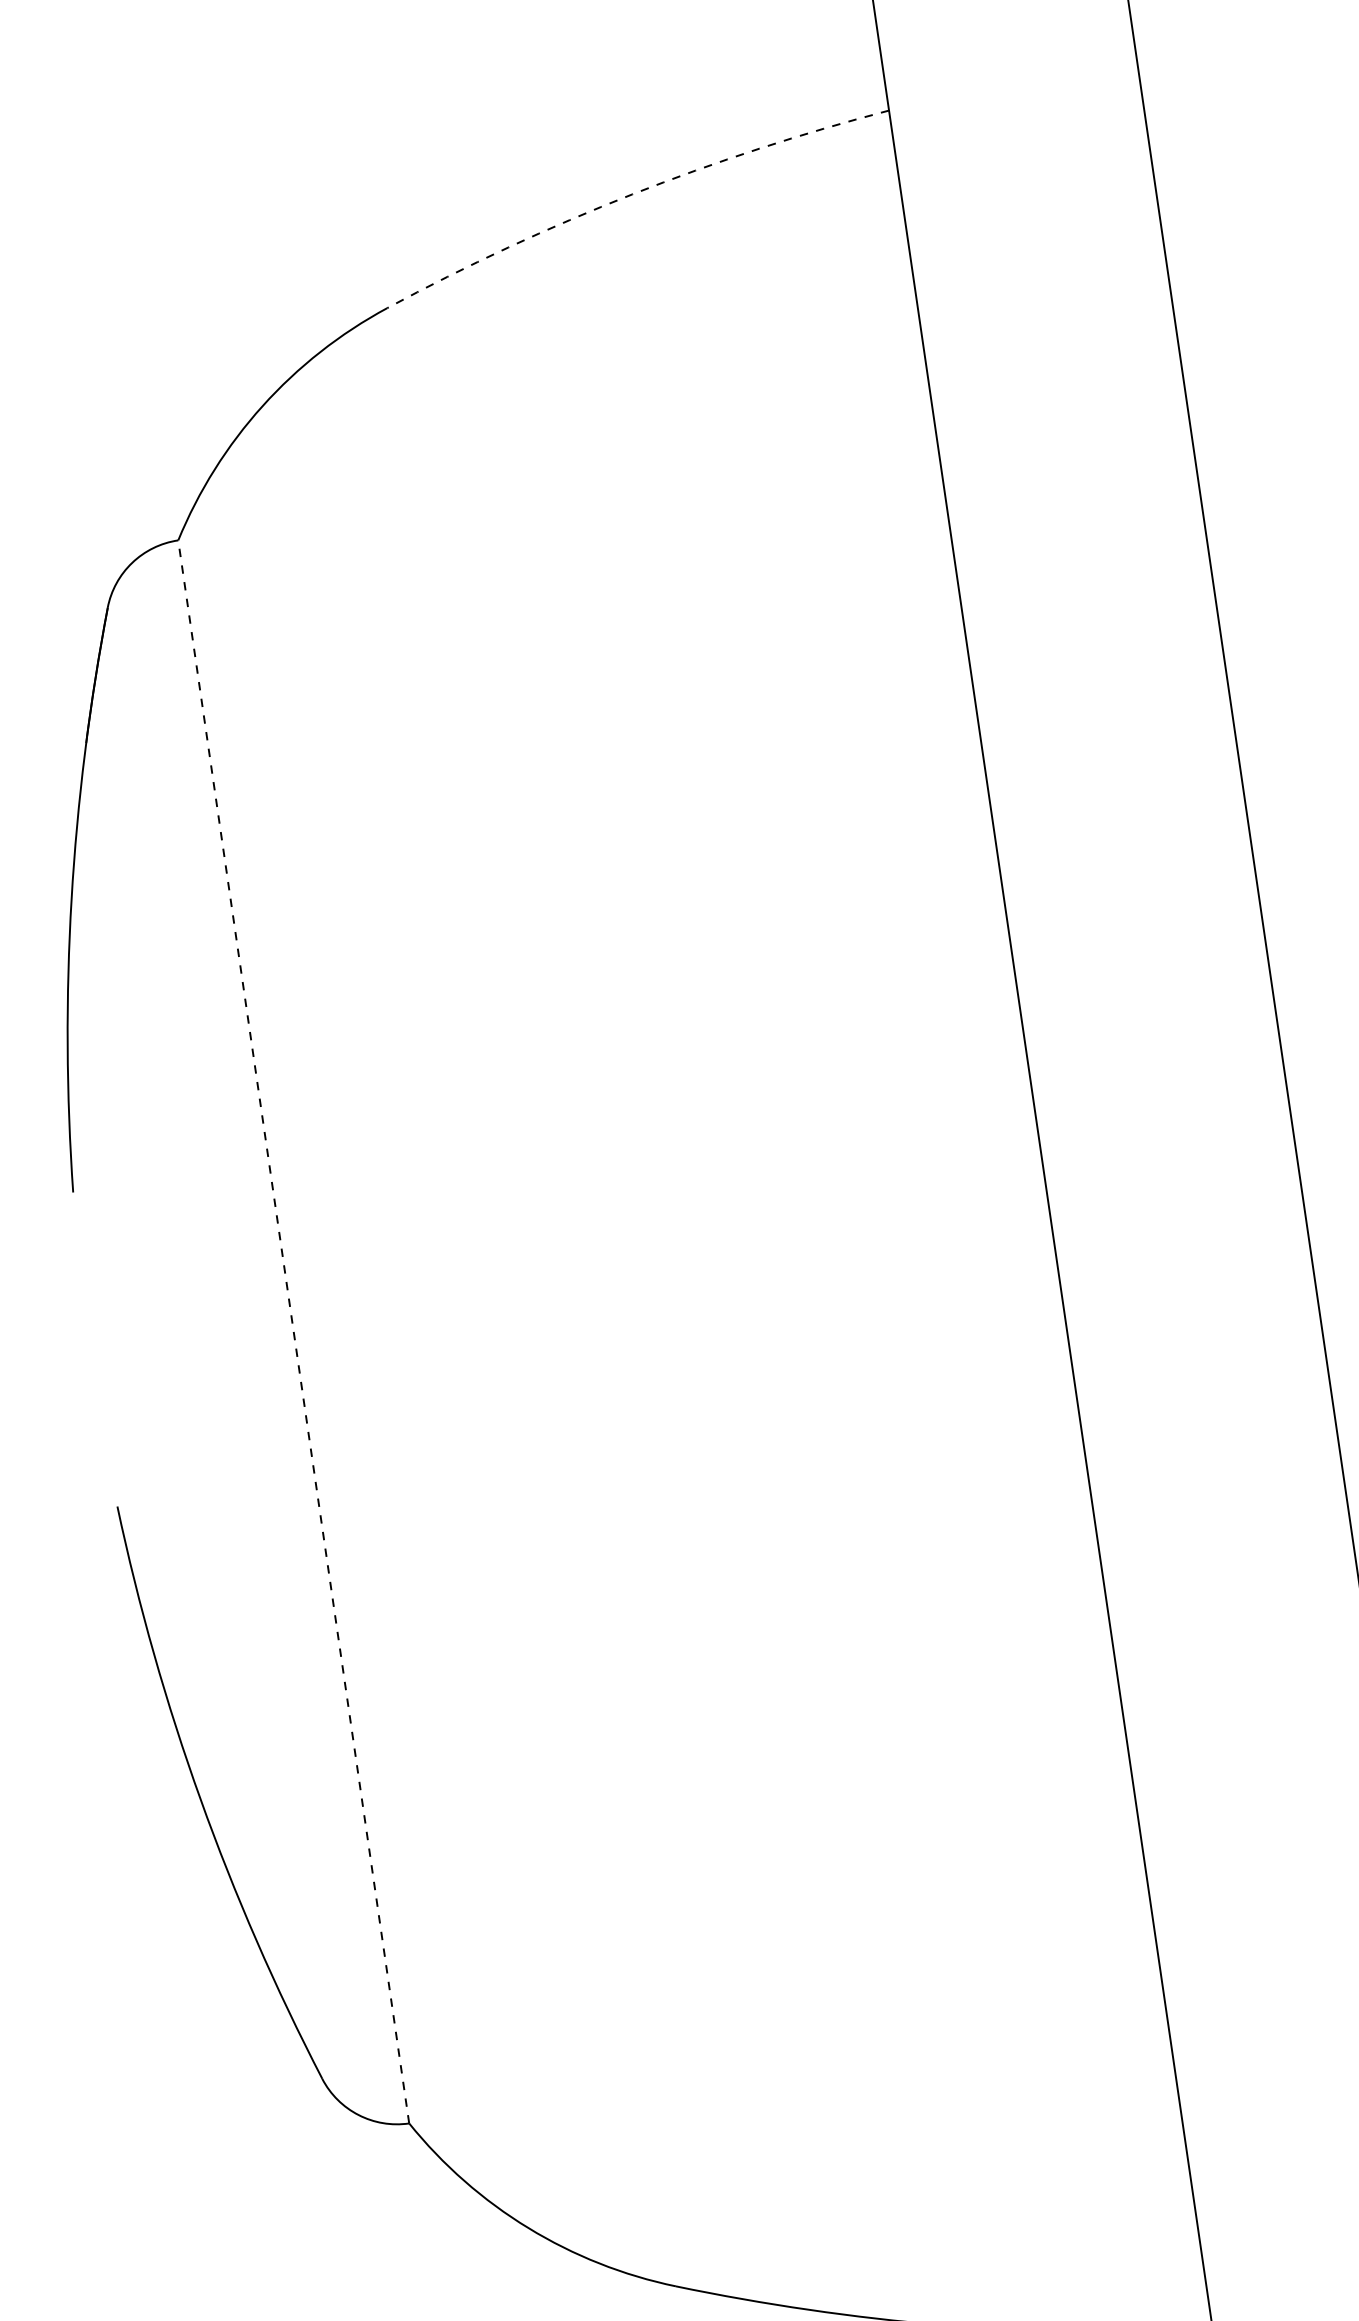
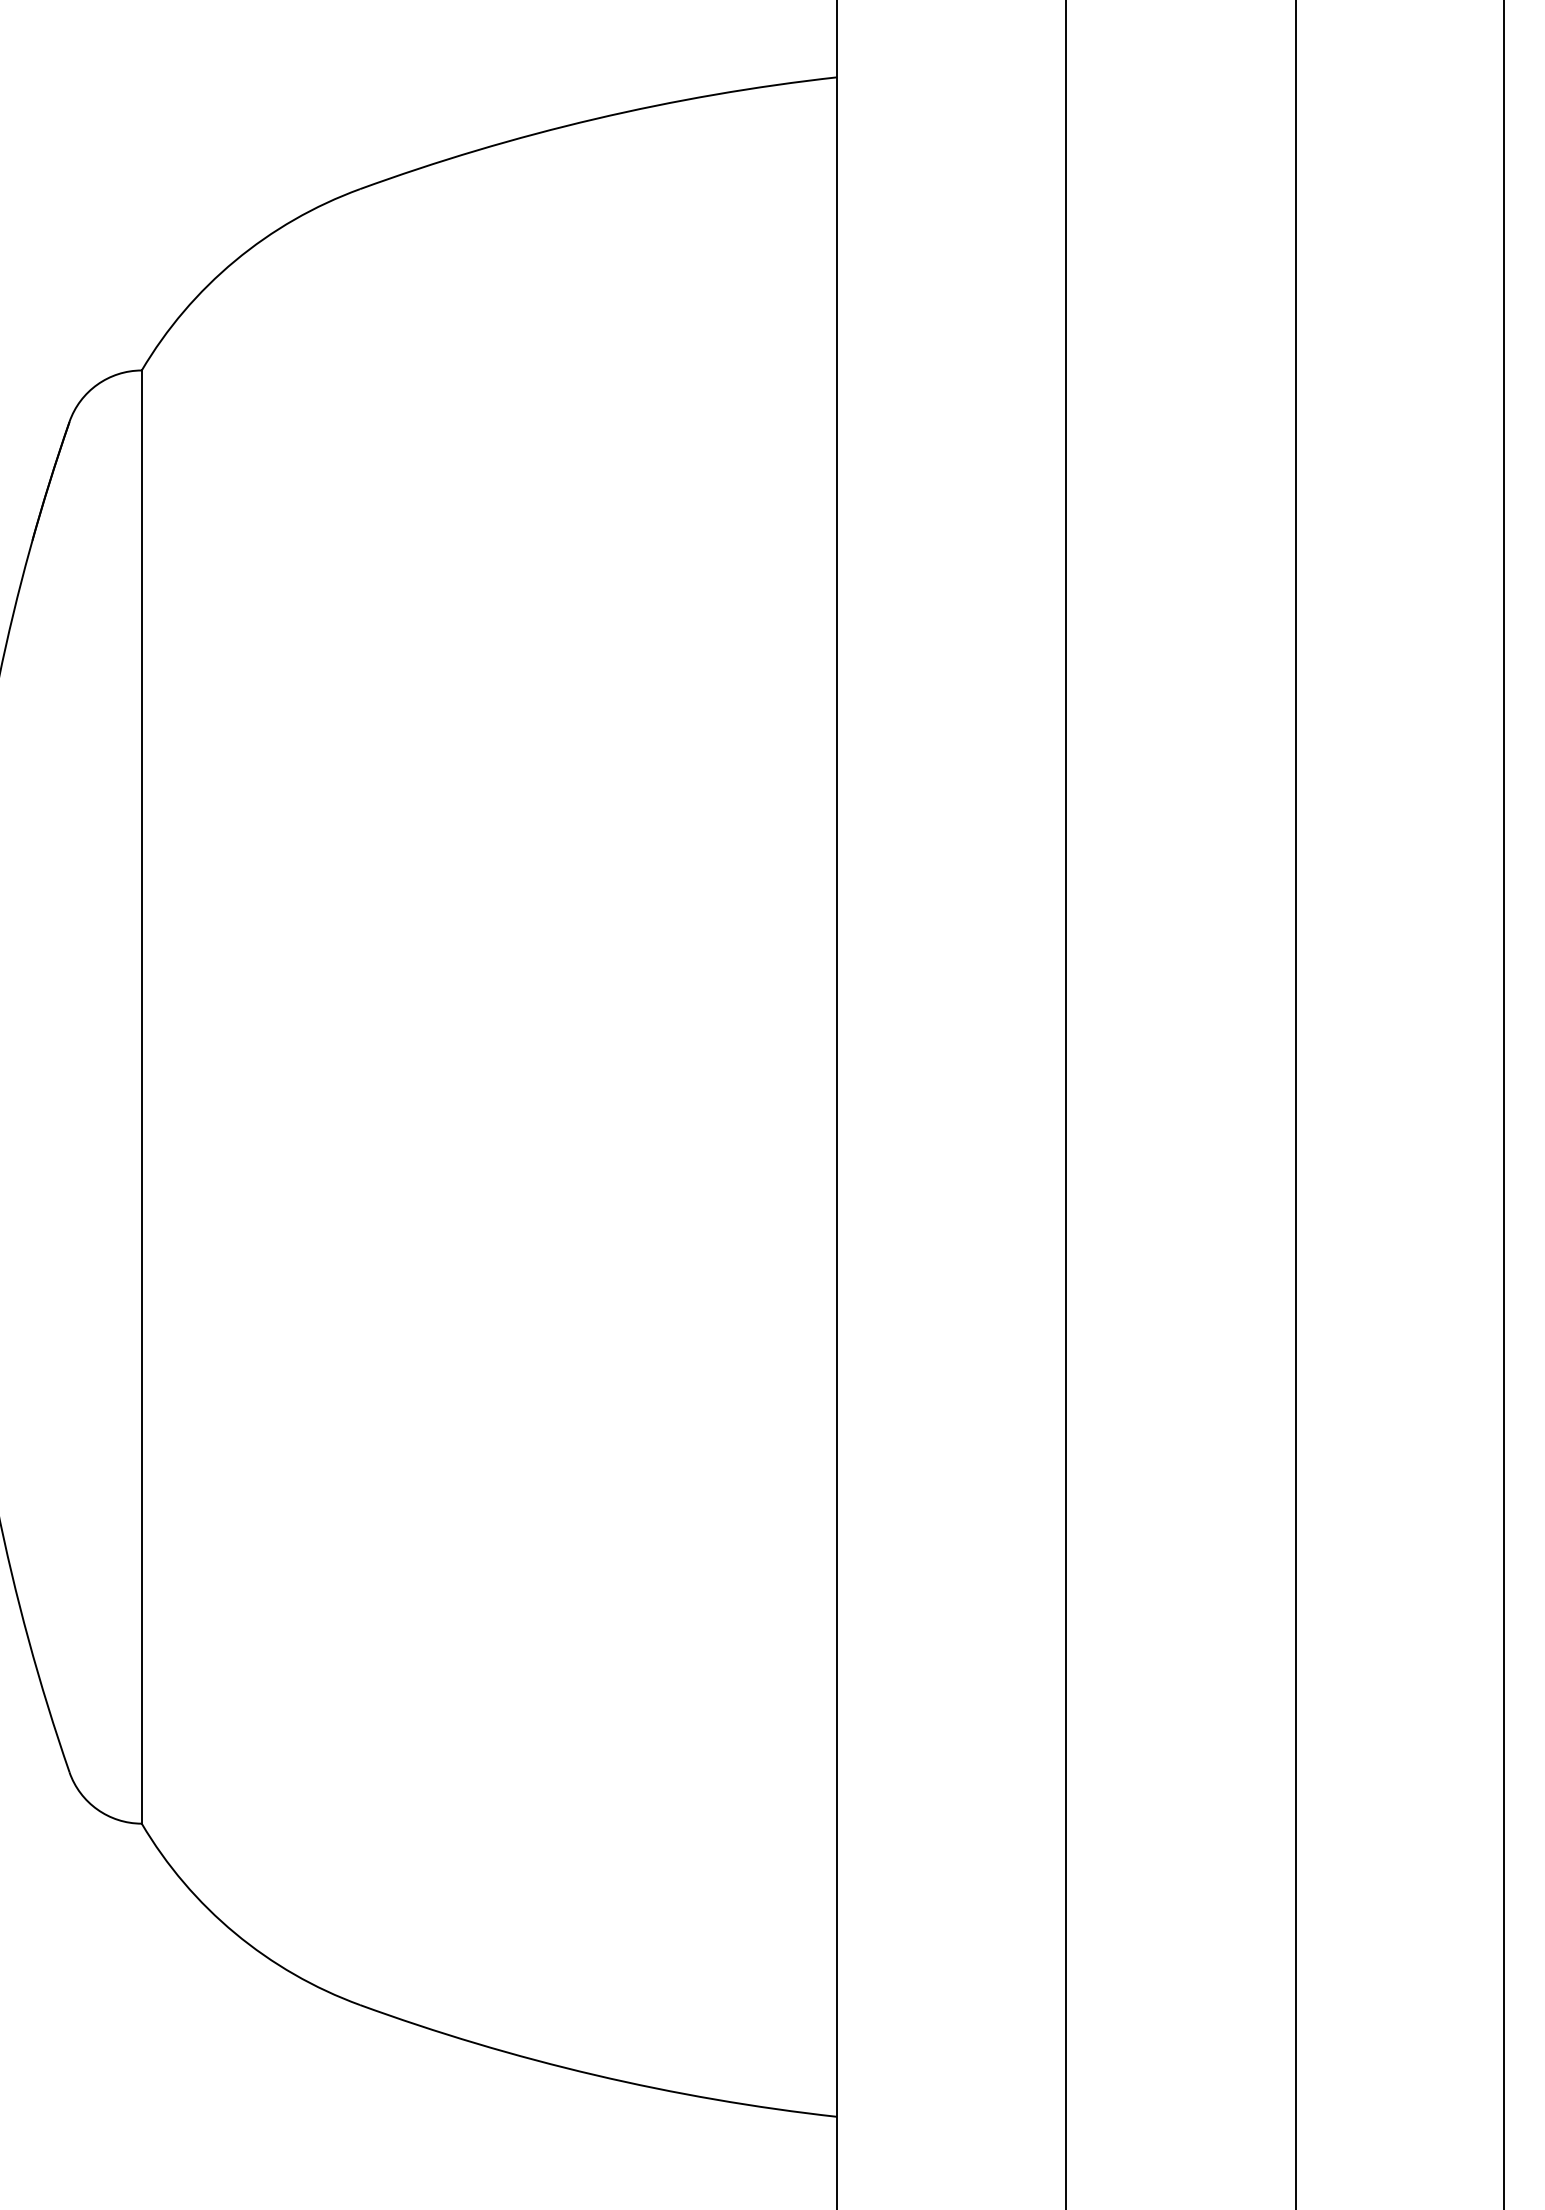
arc: (632, 194) -> (595, 119), dashed -> solid
line: (293, 1332) -> (141, 1097), dashed -> solid

